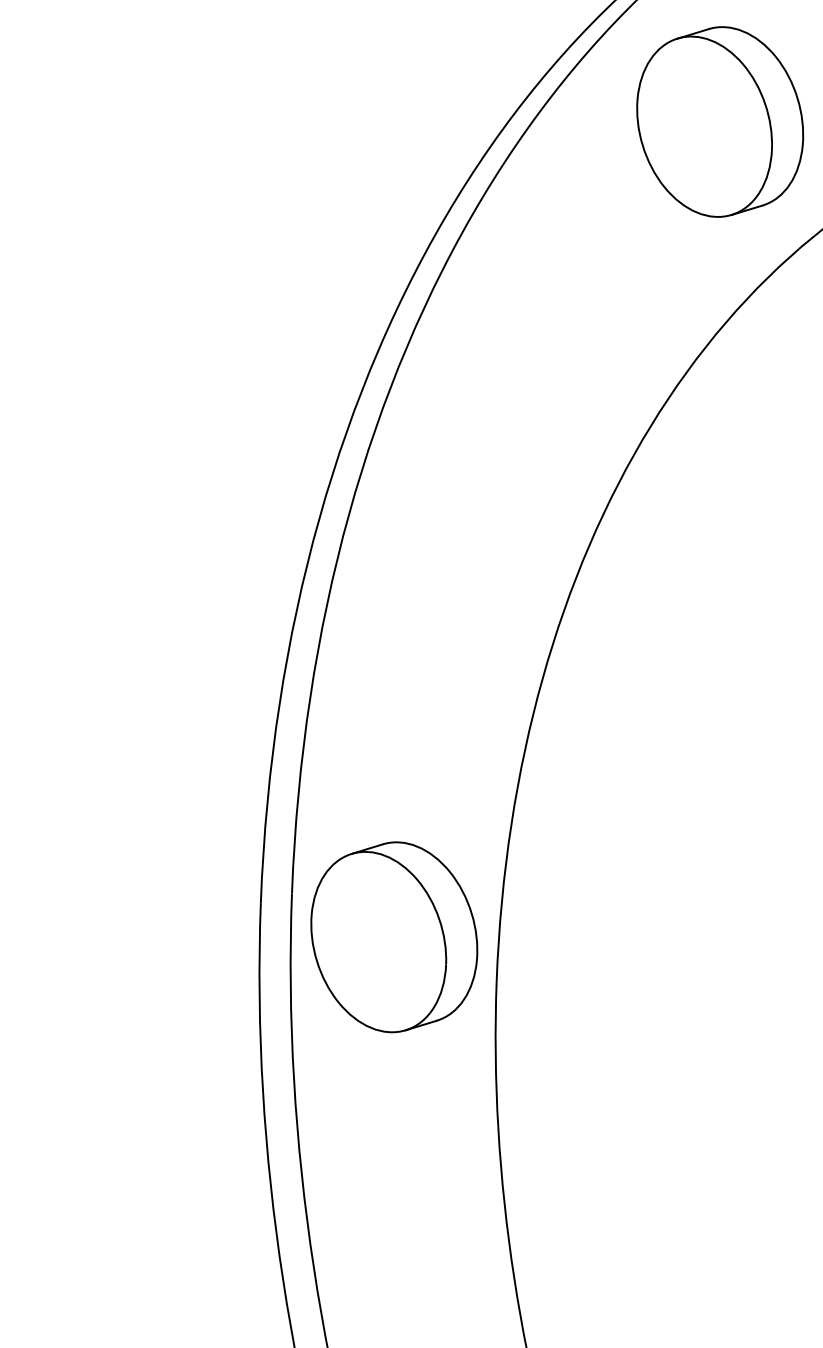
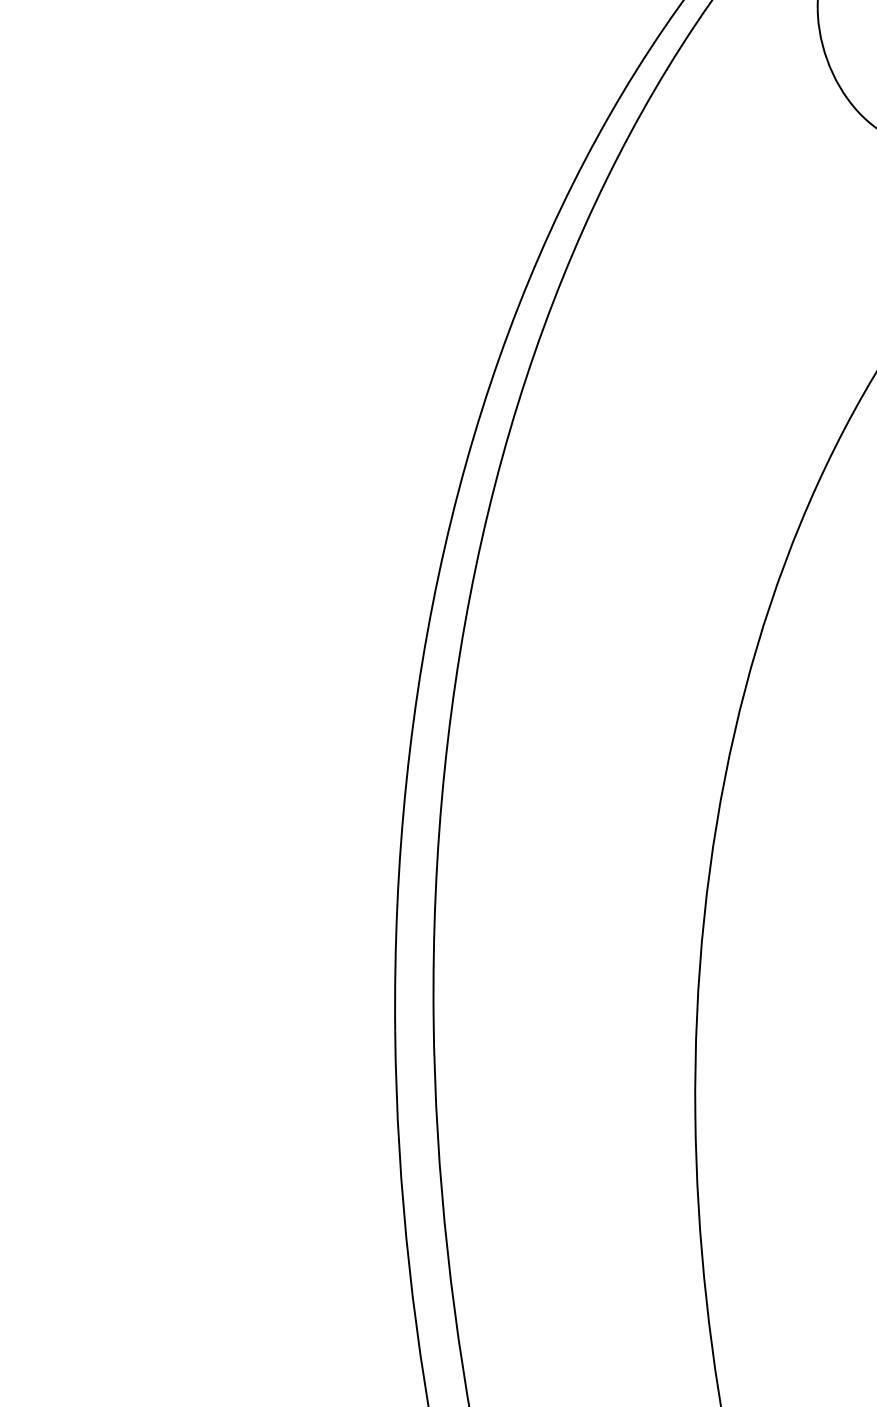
part: (394, 937) -> (564, 1066), removed

